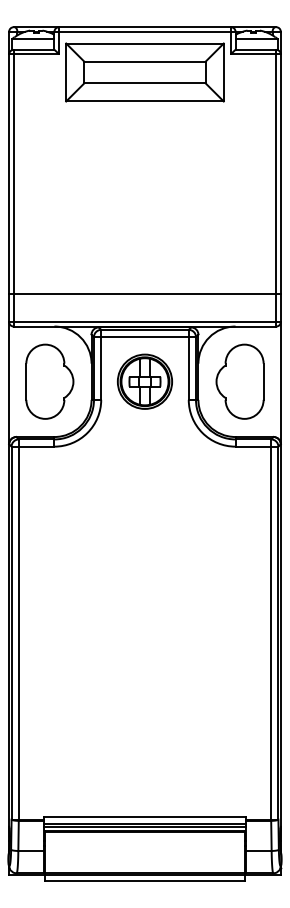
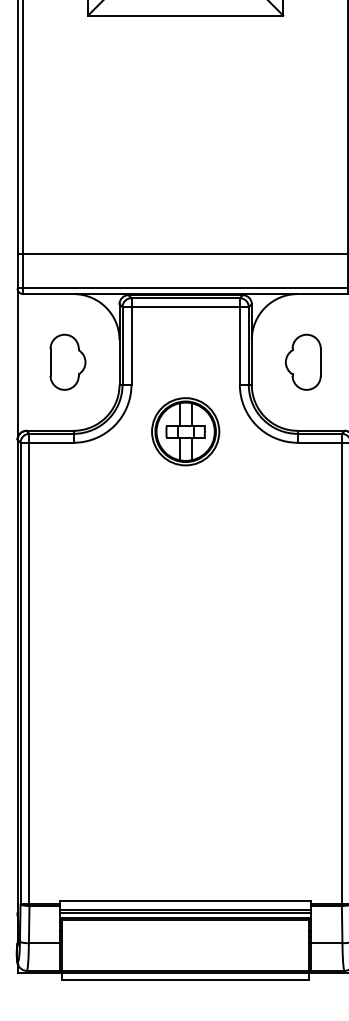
part: (49, 381) -> (67, 362), size x0.6
part: (144, 381) -> (185, 431), moved
part: (239, 381) -> (302, 362), size x0.6

